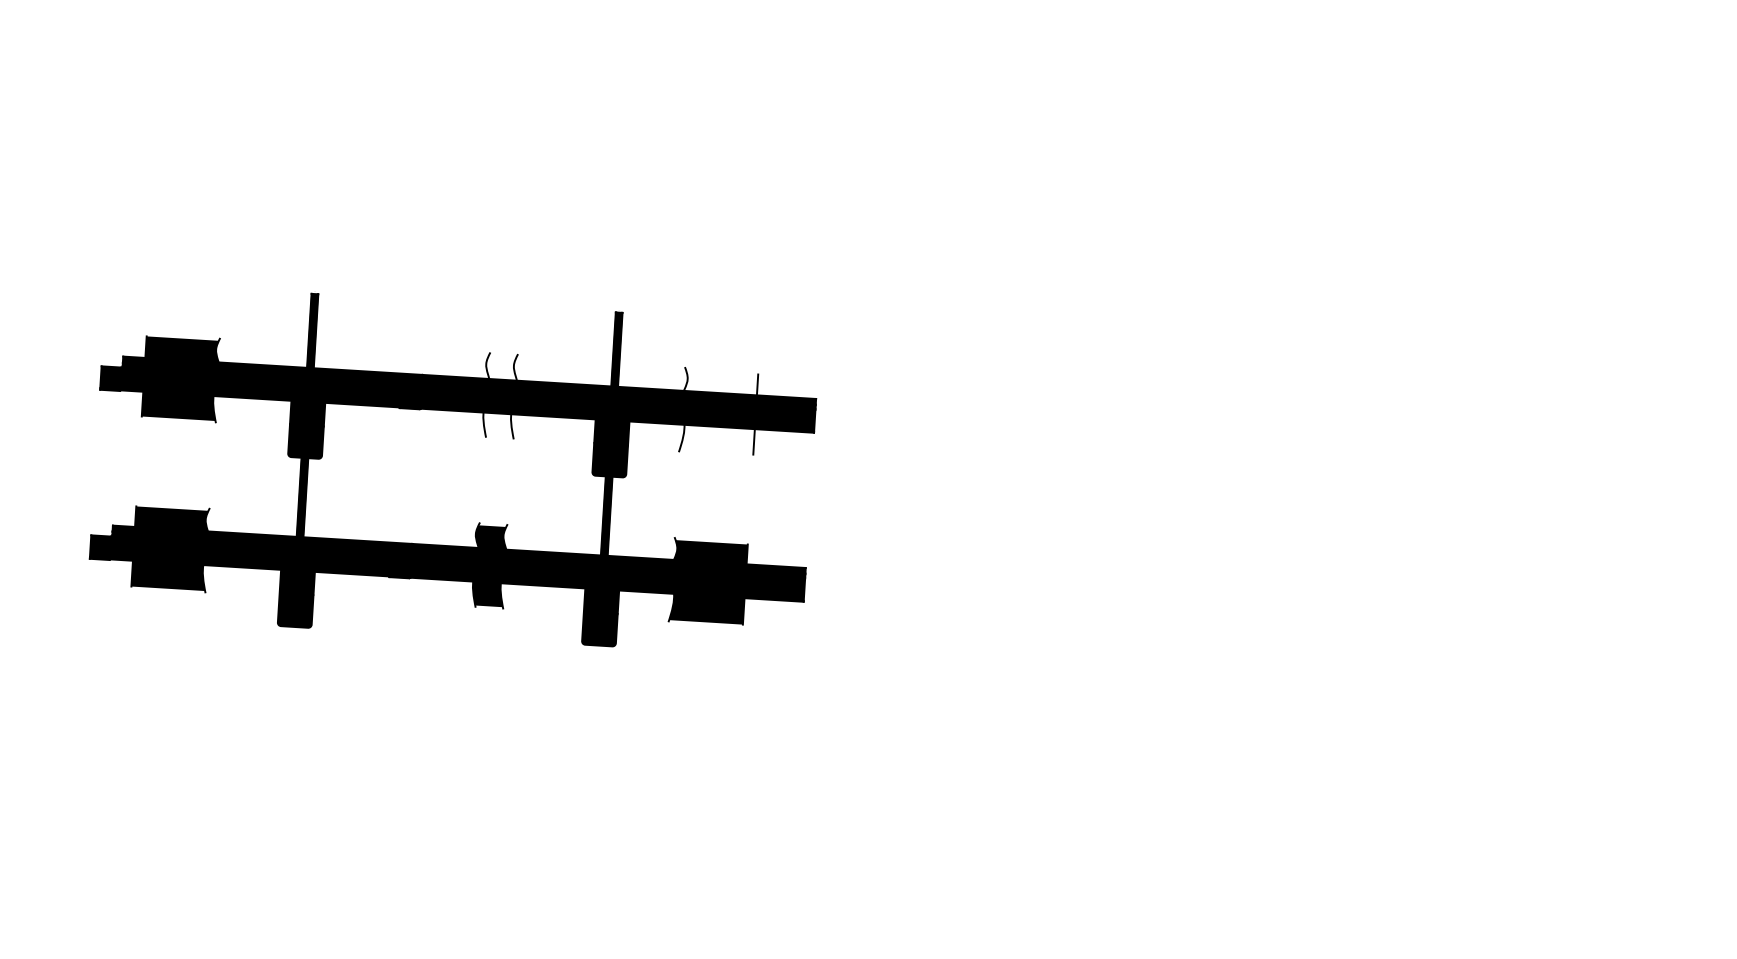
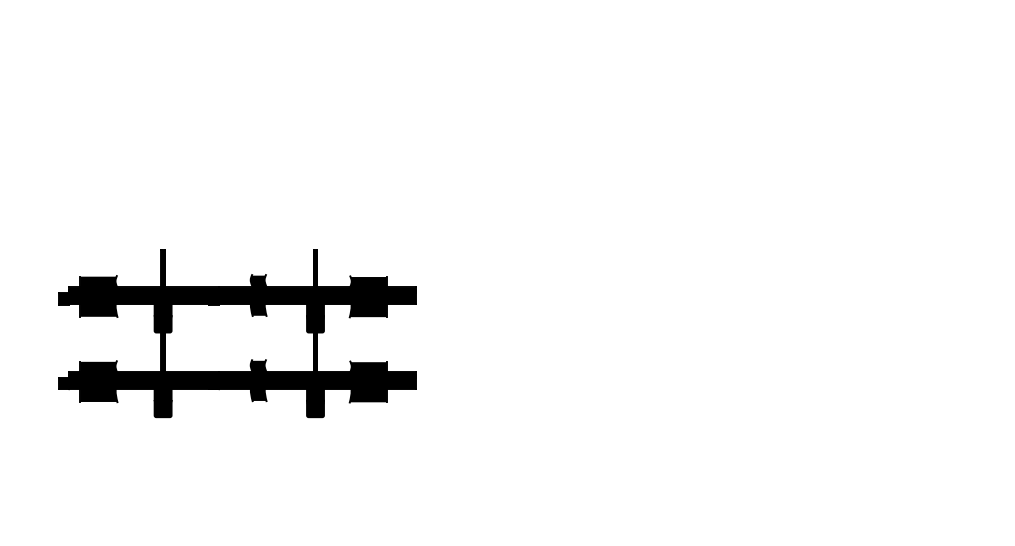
fill: (499, 395) -> (258, 295), added
fill: (717, 413) -> (367, 297), added

